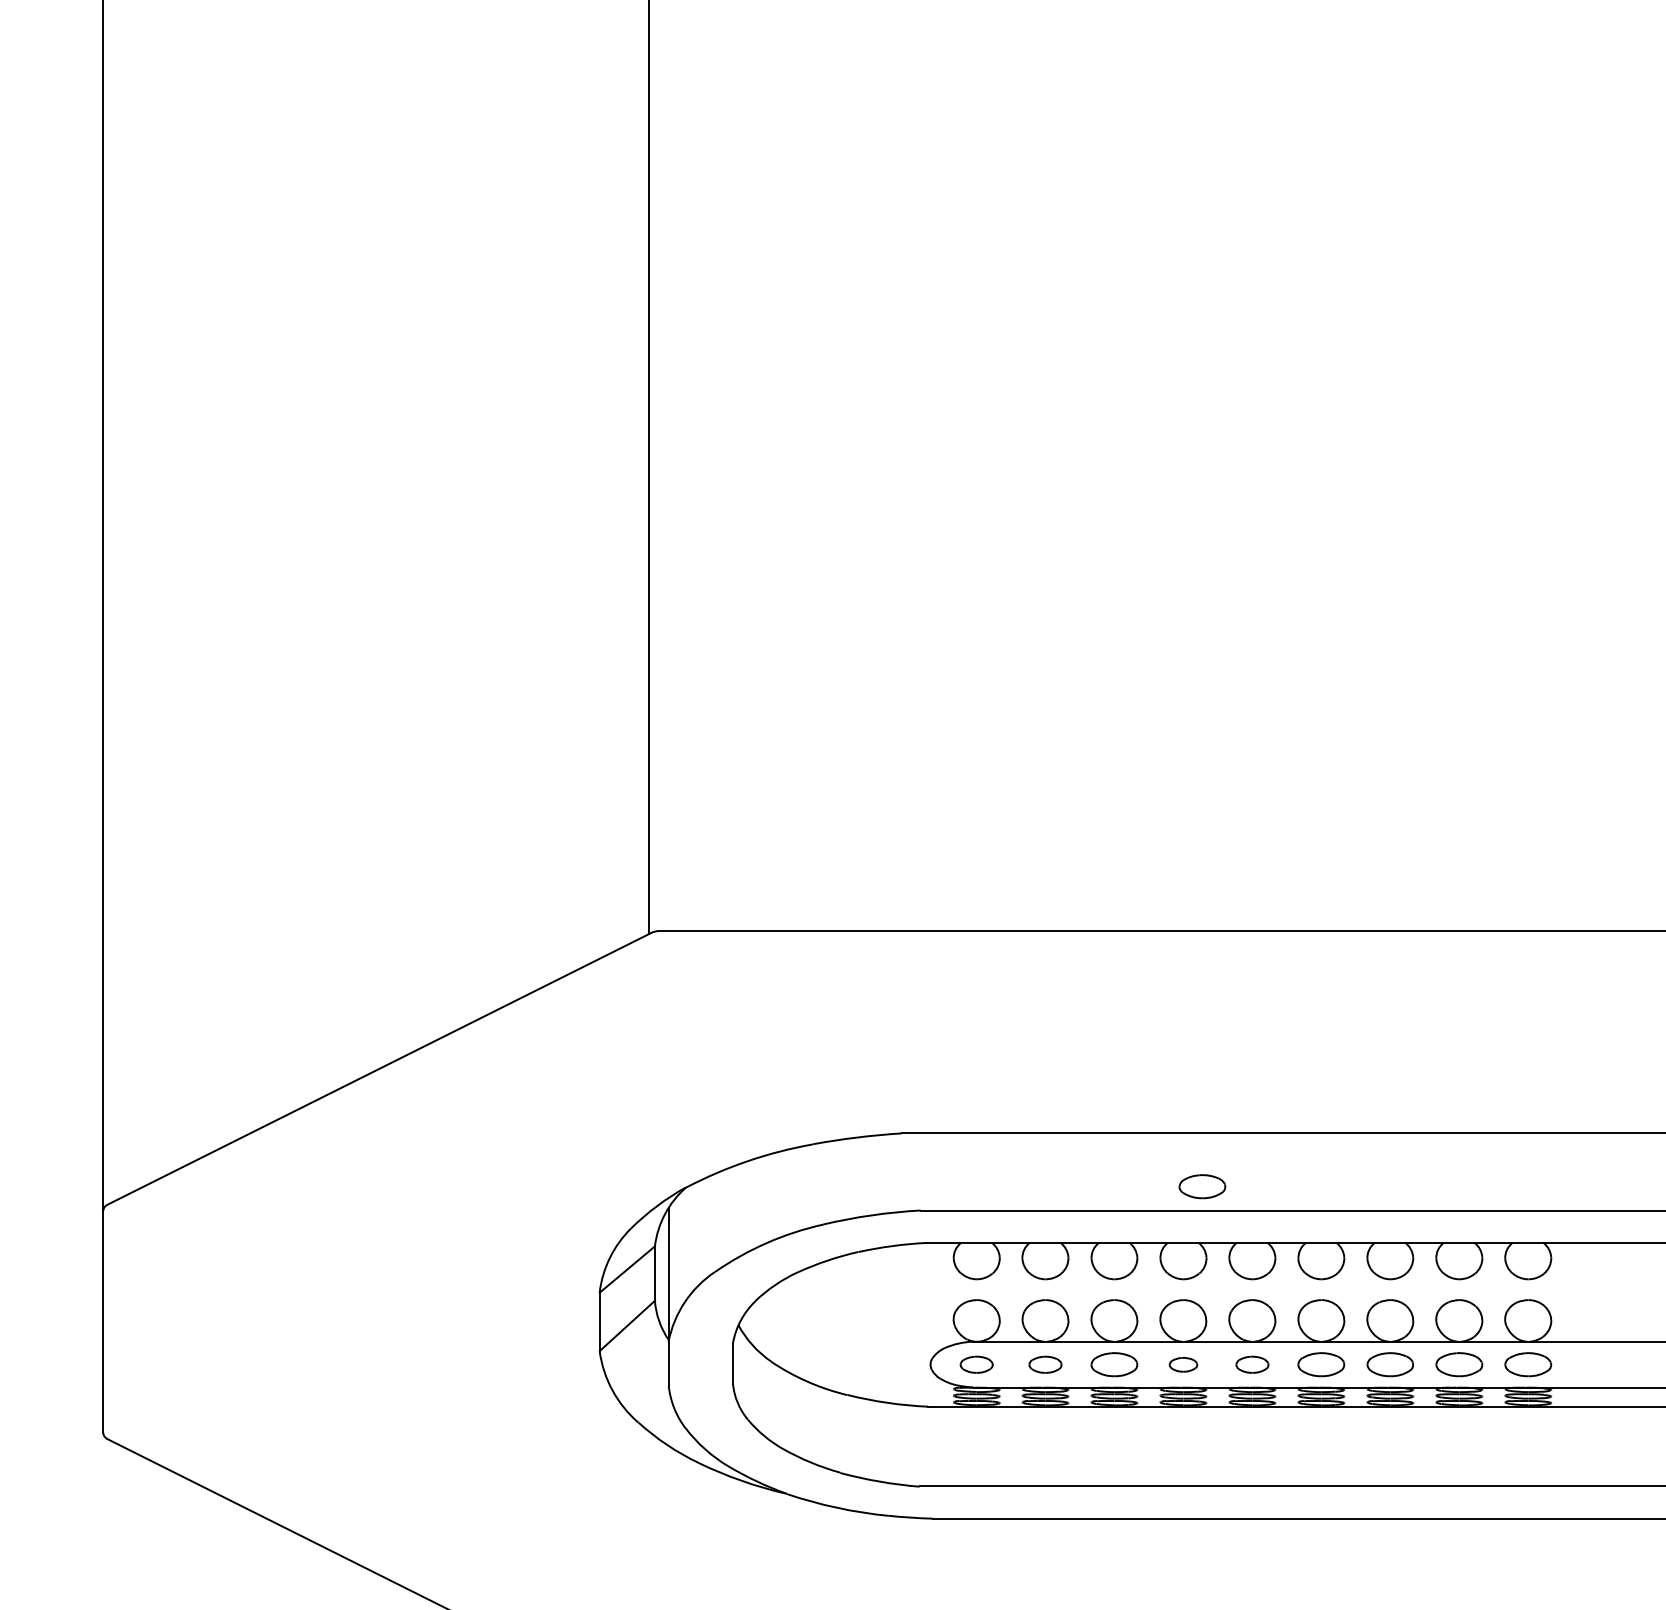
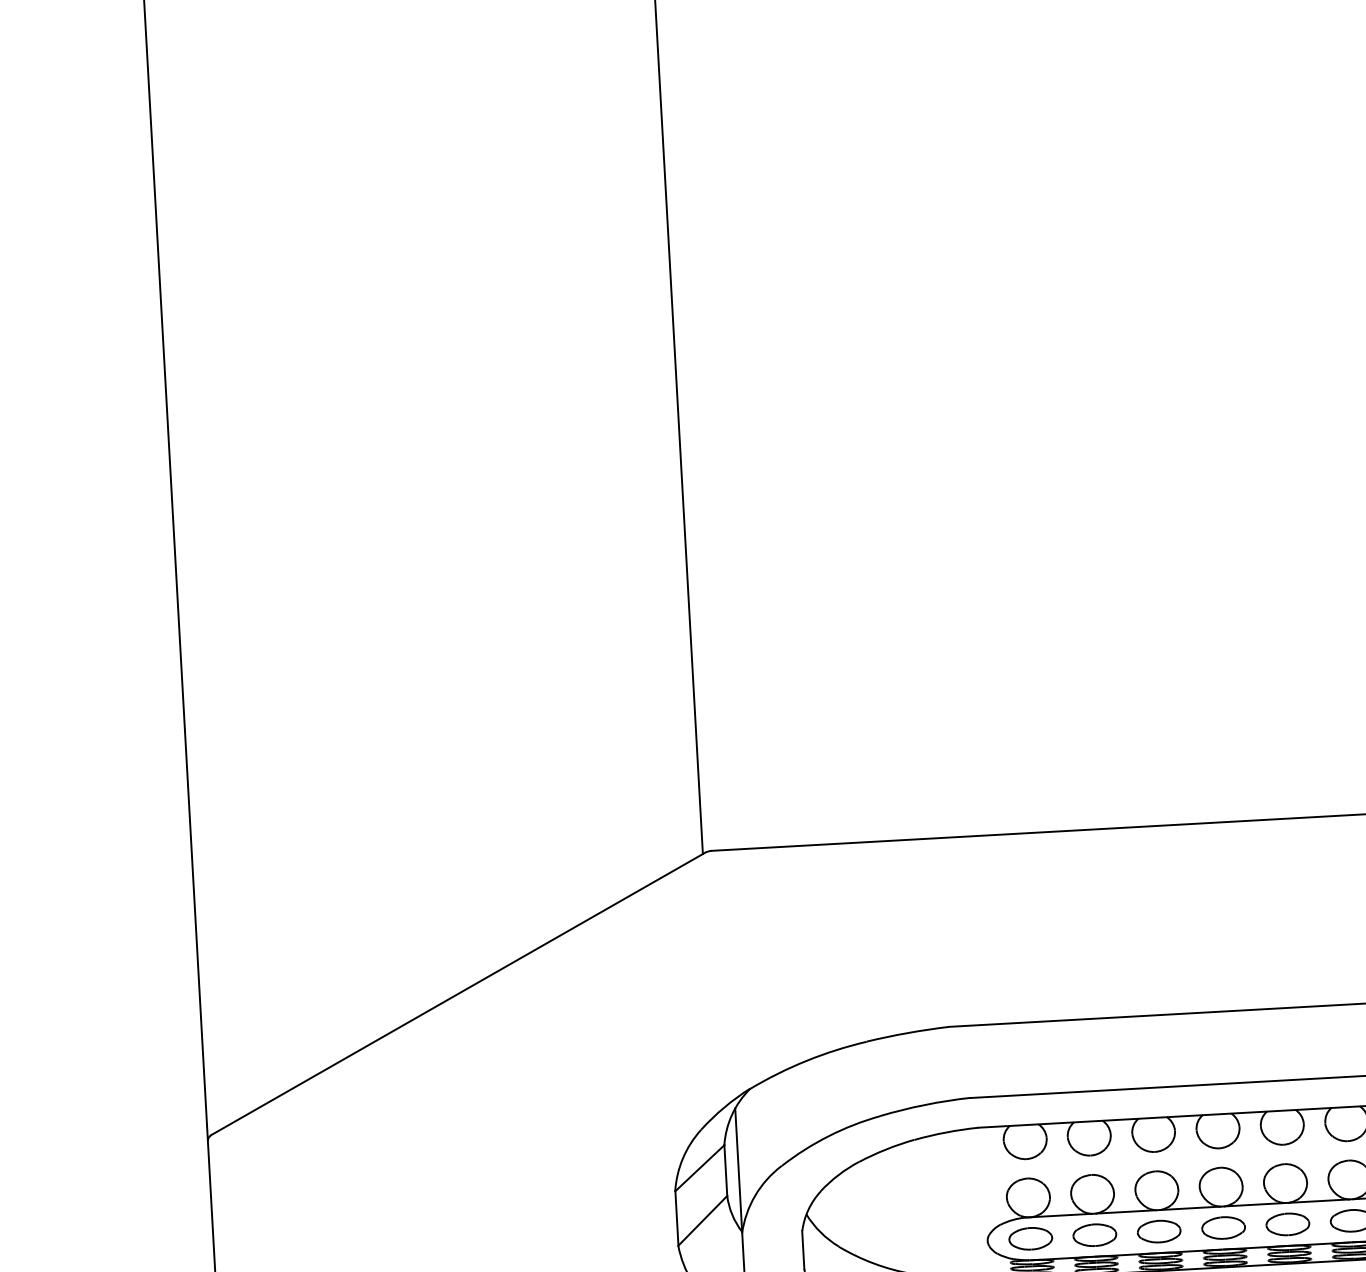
part: (1202, 1186) -> (1232, 1060), removed
part: (976, 1364) -> (1030, 1238), size x1.43
part: (1045, 1364) -> (1094, 1235), size x1.43
part: (1183, 1364) -> (1223, 1227), size x1.67
part: (1252, 1364) -> (1287, 1224), size x1.43

